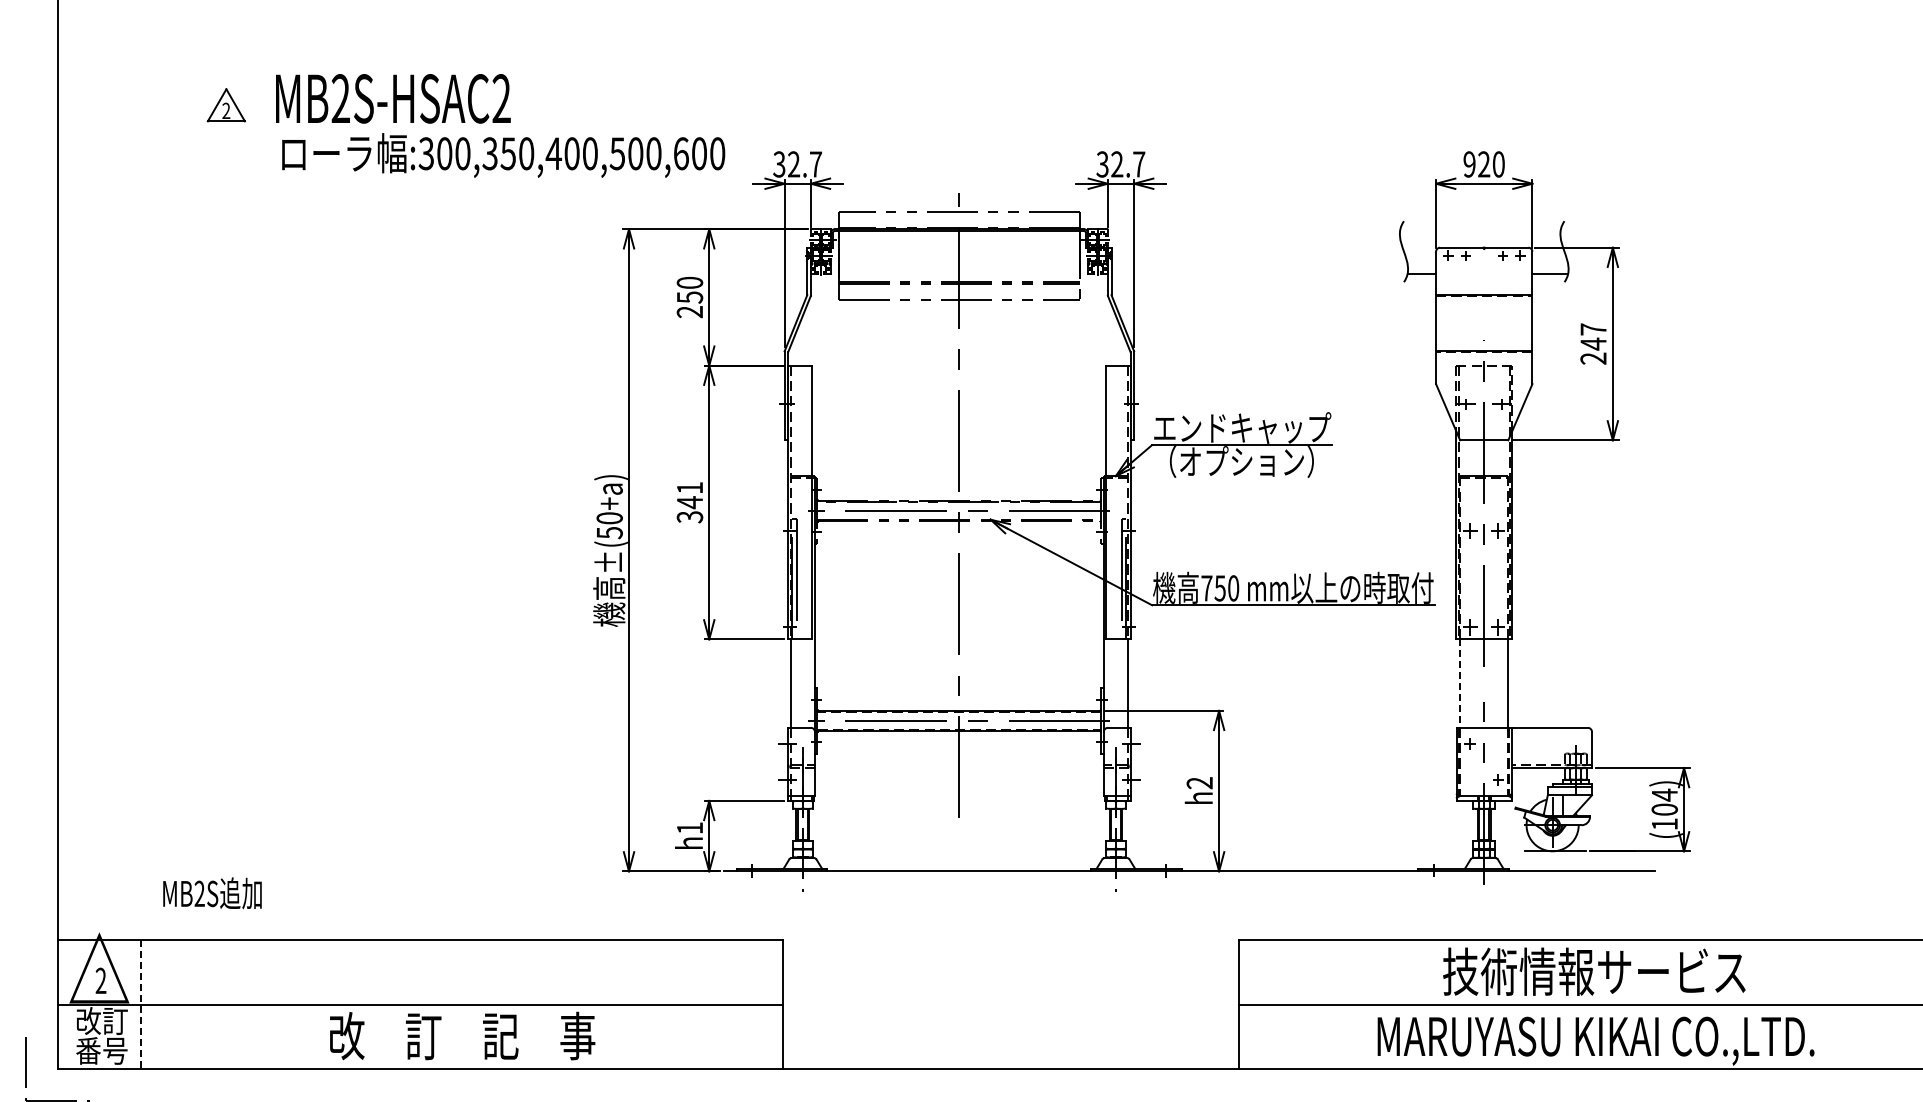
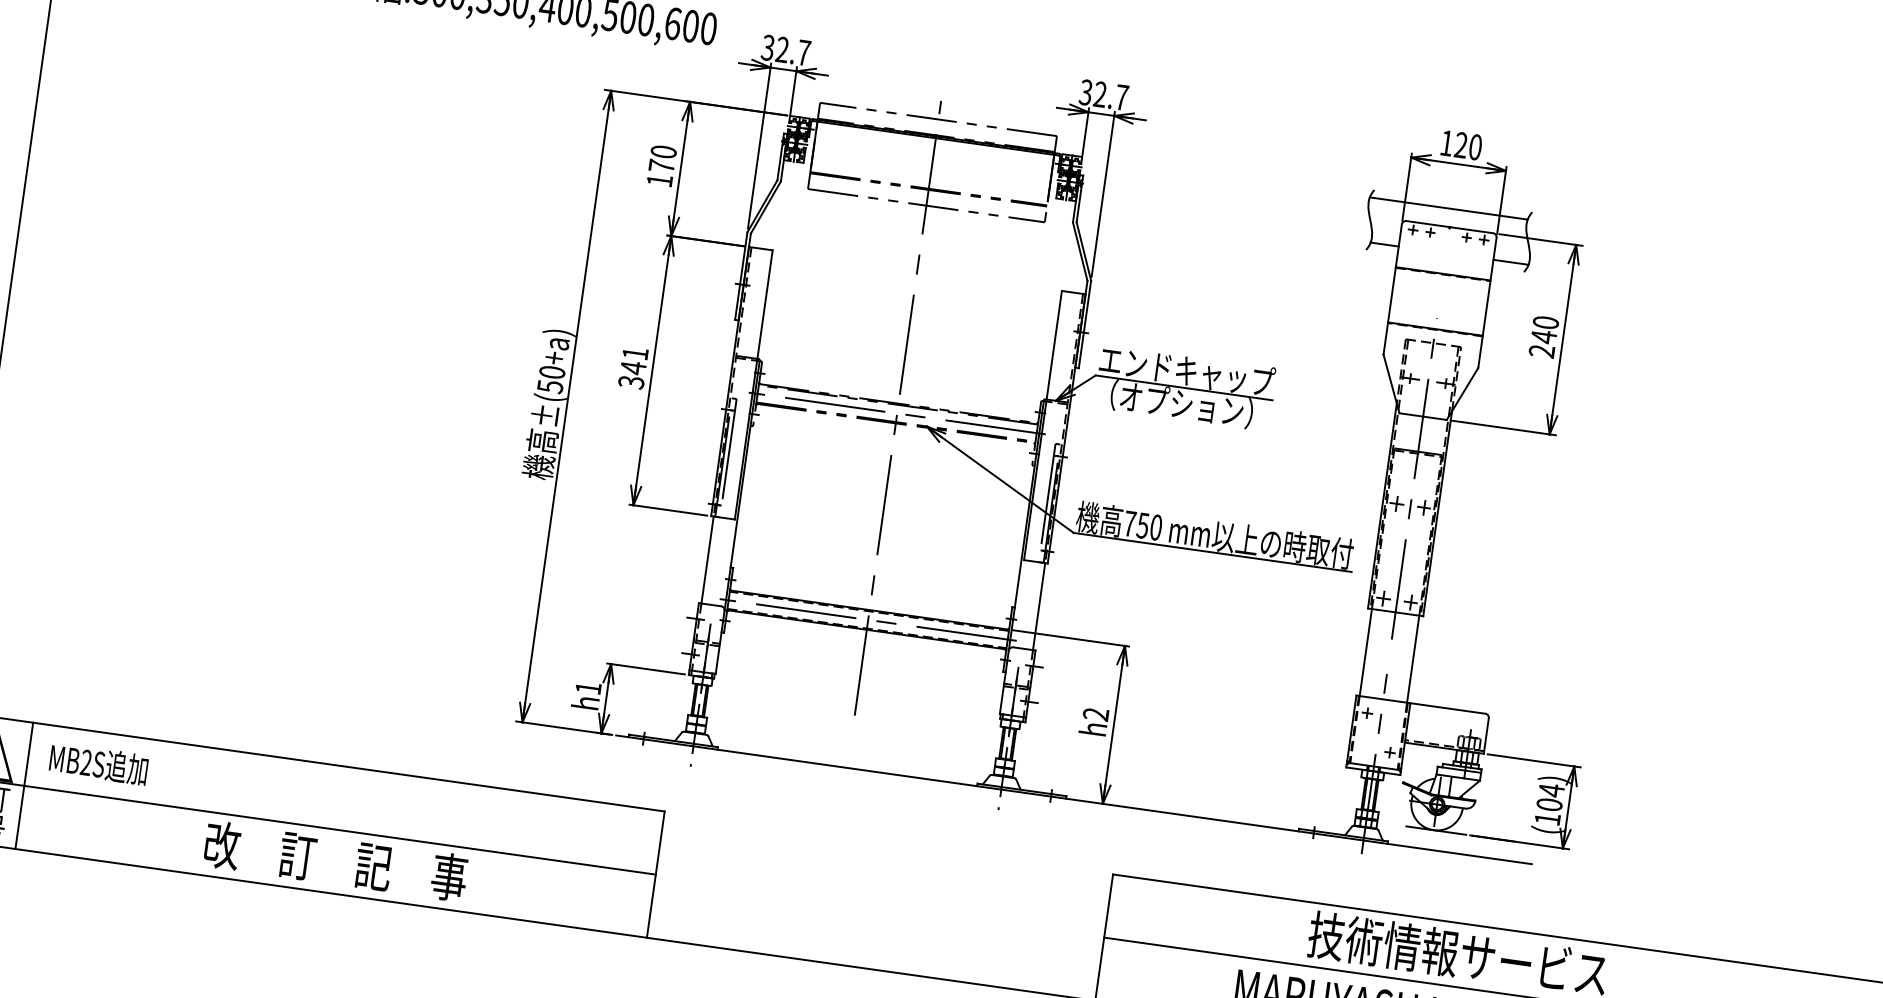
text: (1469, 164) -> (1446, 143), 920 -> 120
line: (1480, 229) -> (1448, 208), added
text: (689, 304) -> (660, 173), 250 -> 170
text: (1593, 329) -> (1545, 322), 247 -> 240
line: (1460, 684) -> (1366, 653), dashed -> solid
text: (212, 893) -> (98, 764), moved
line: (141, 1005) -> (24, 786), dashed -> solid

